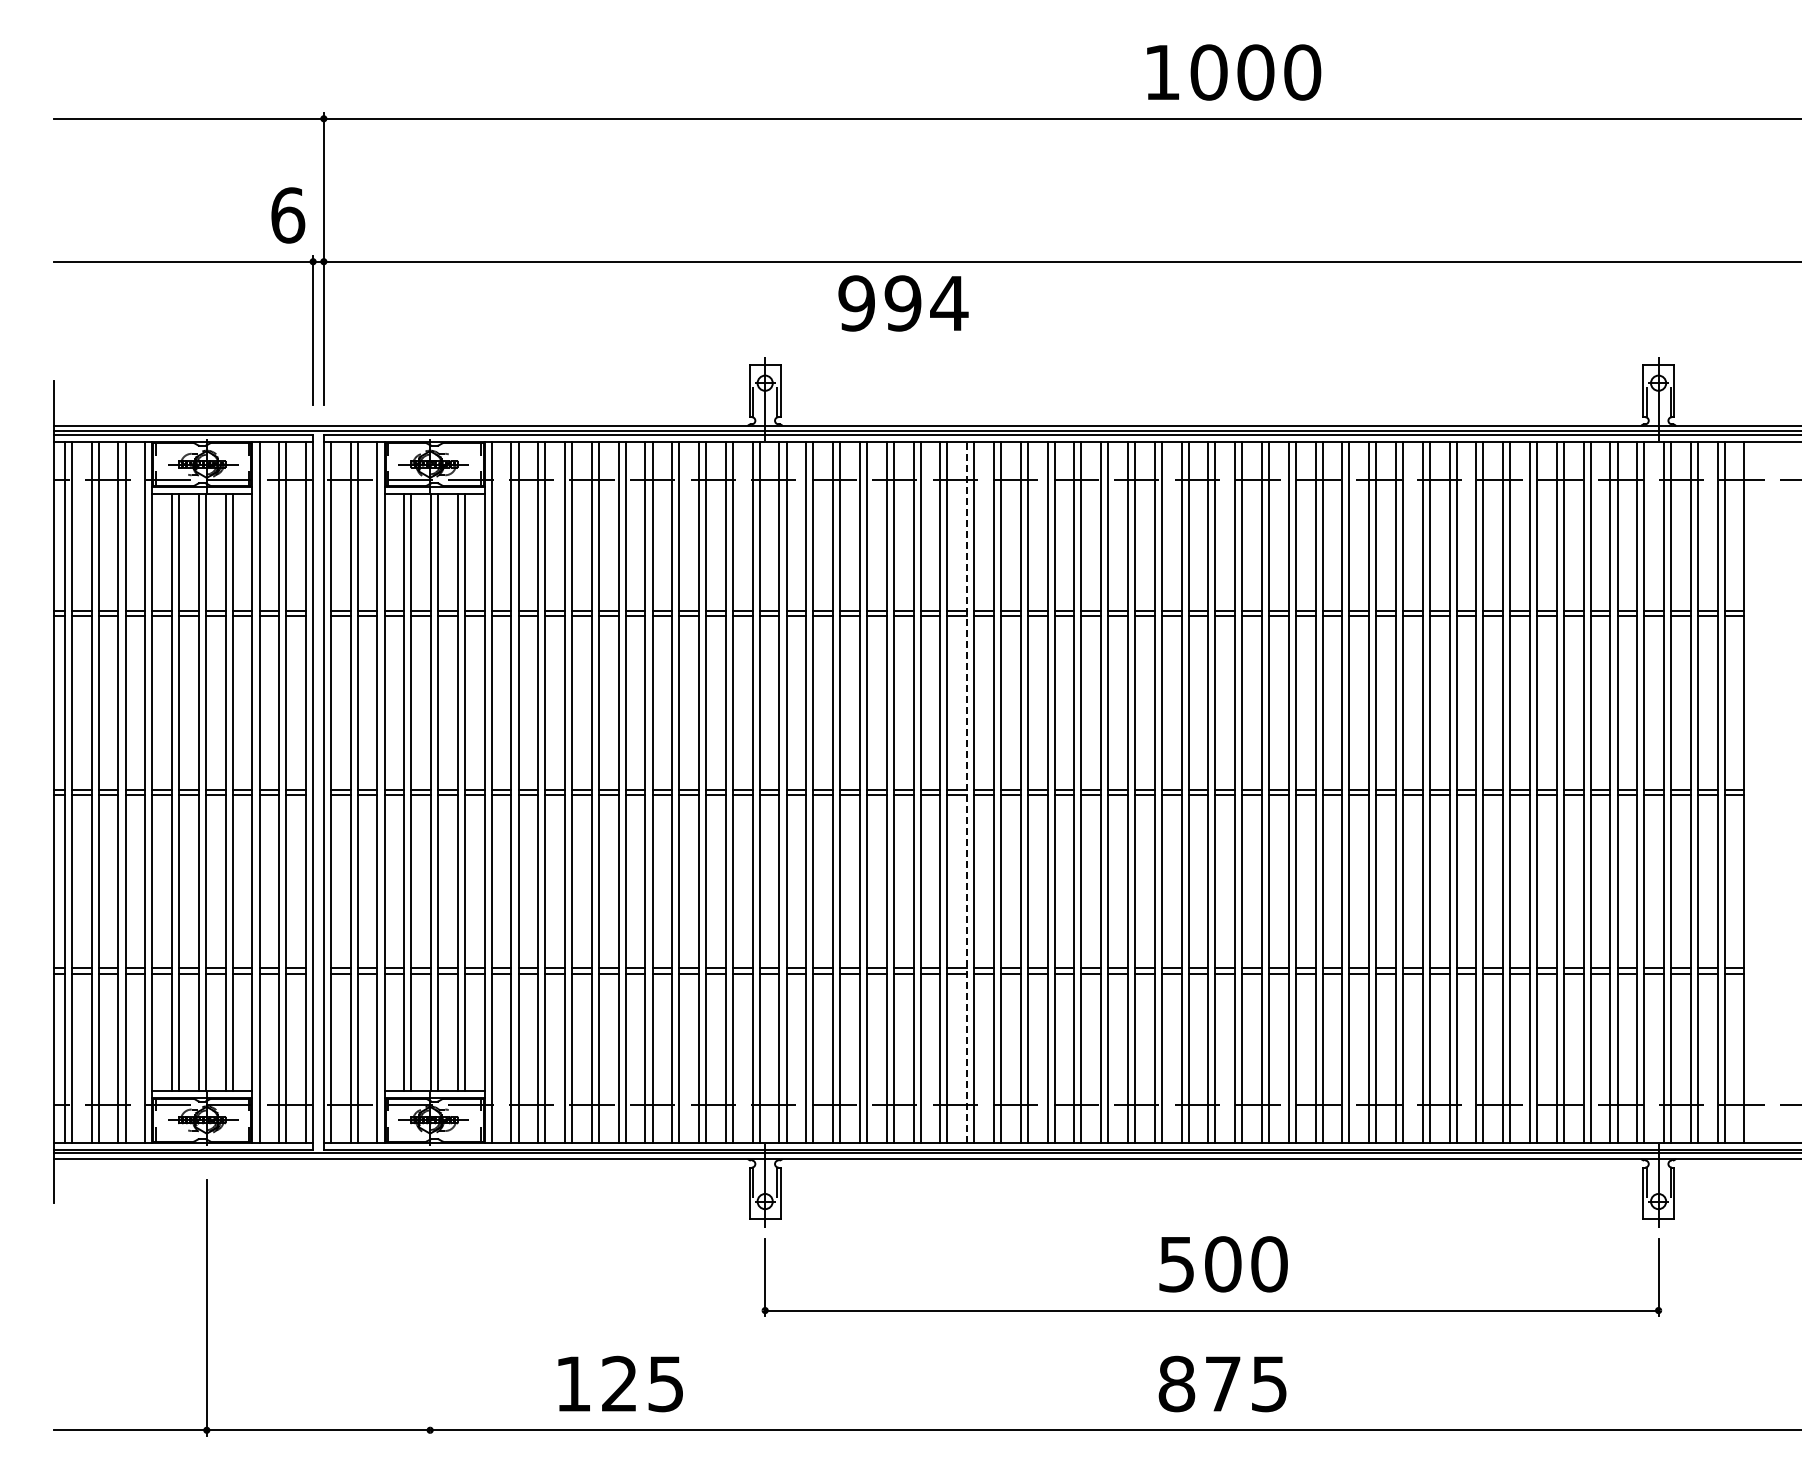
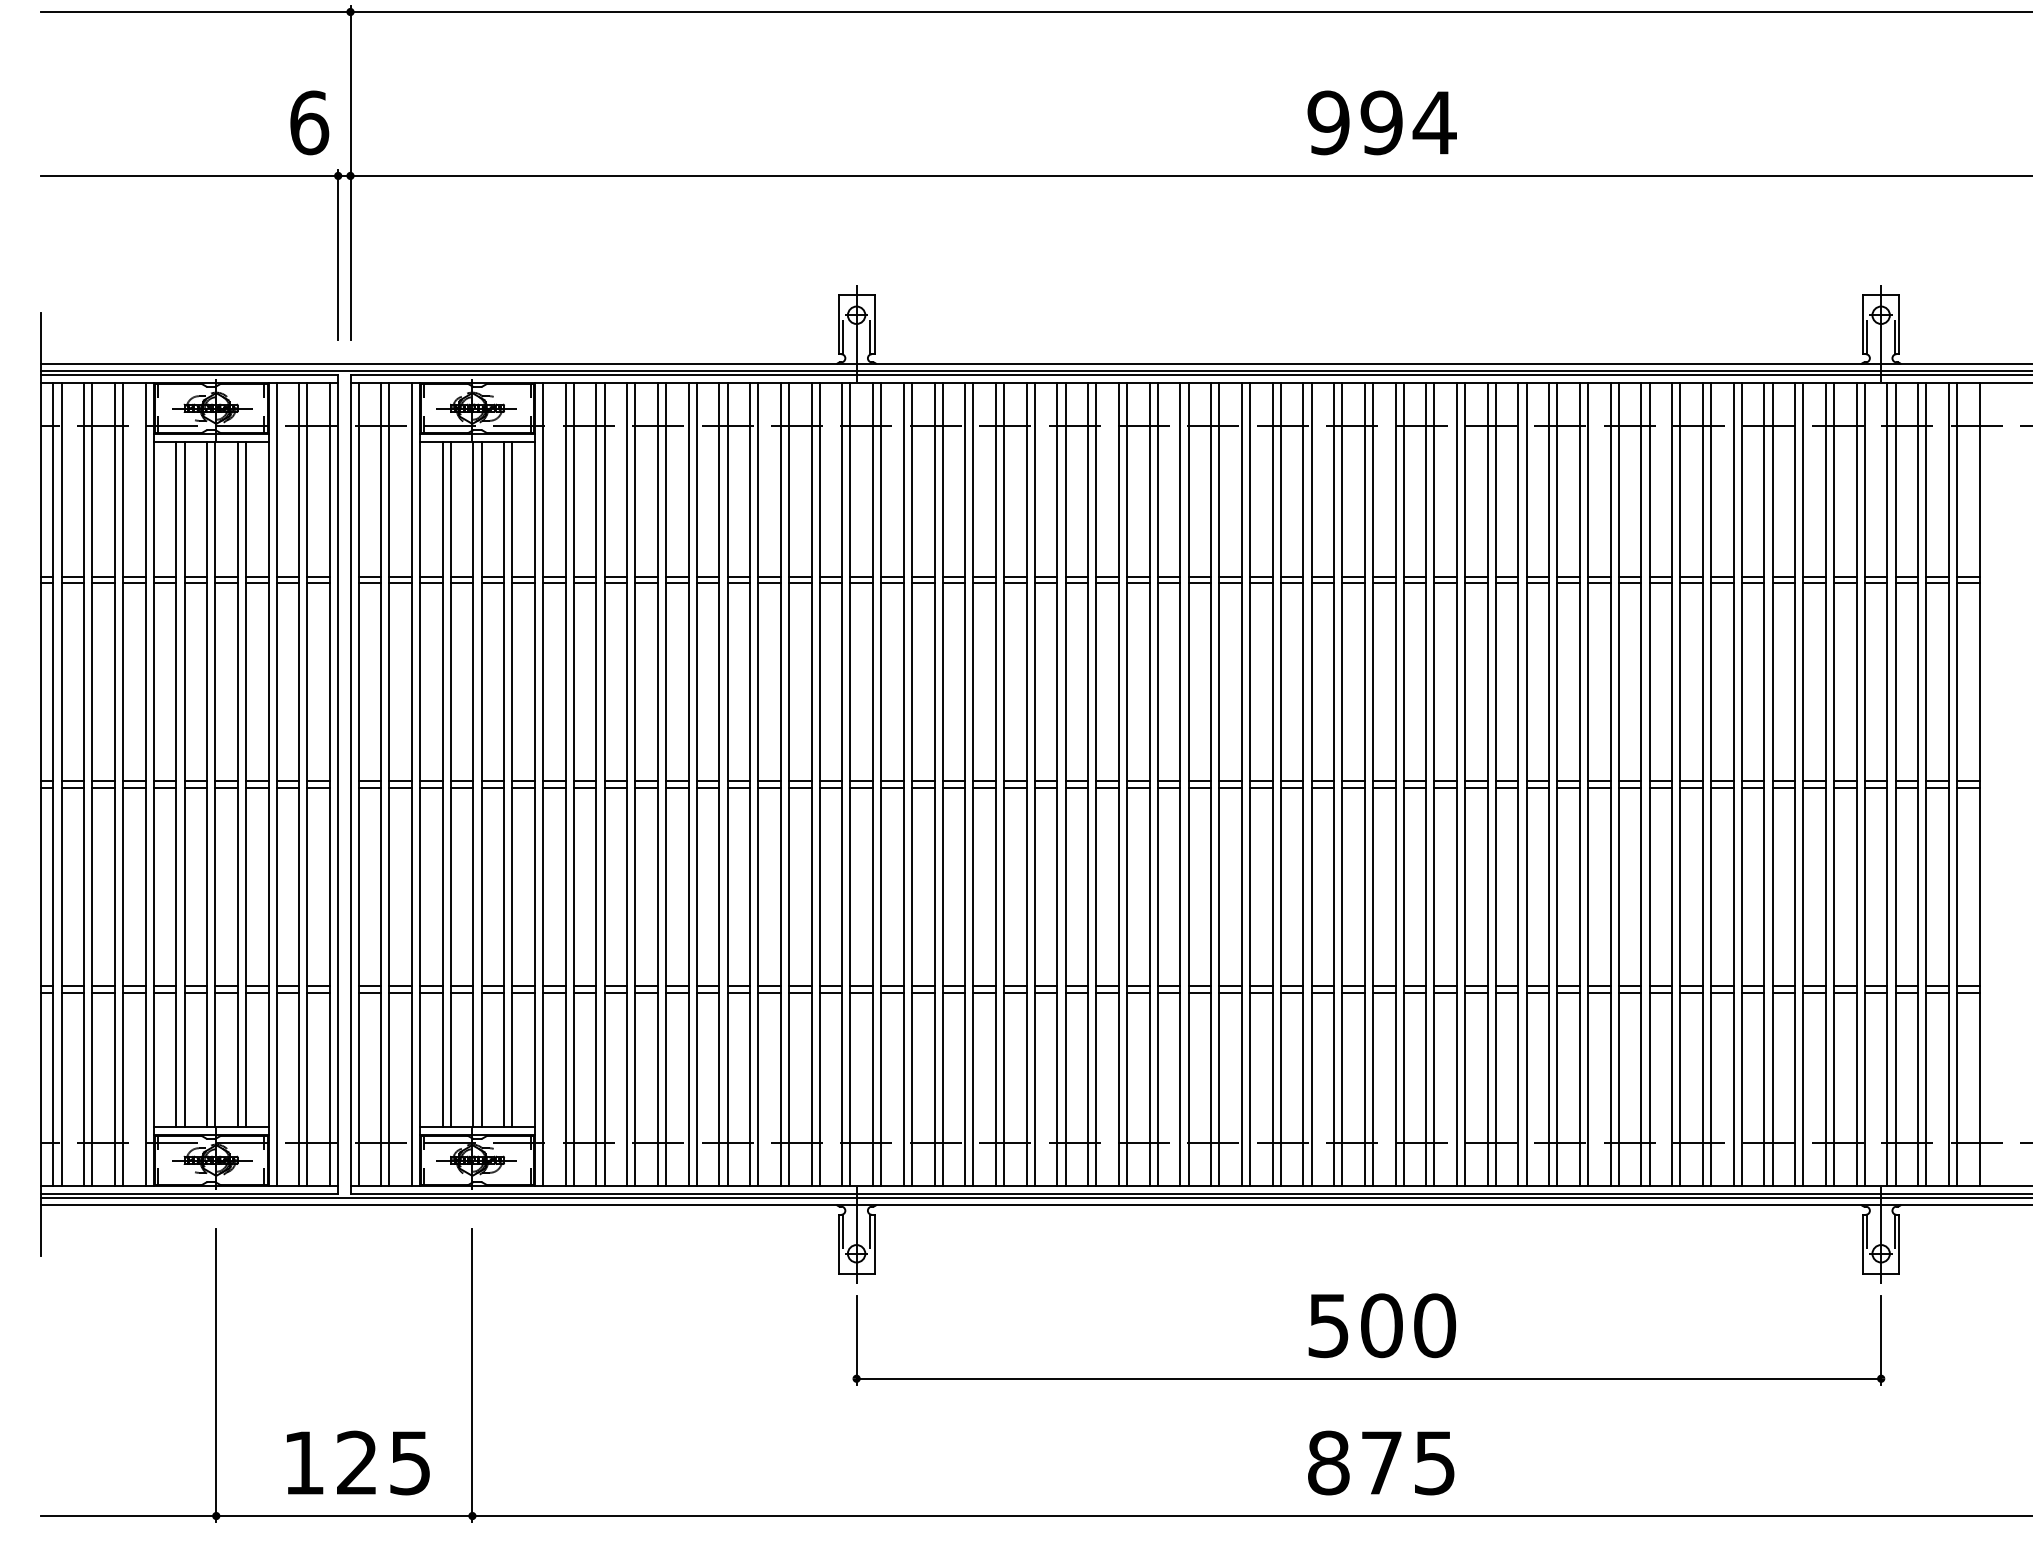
text: (903, 303) -> (1382, 122), moved
line: (967, 791) -> (1088, 783), dashed -> solid
line: (430, 1307) -> (472, 1375), added
text: (620, 1383) -> (358, 1462), moved

